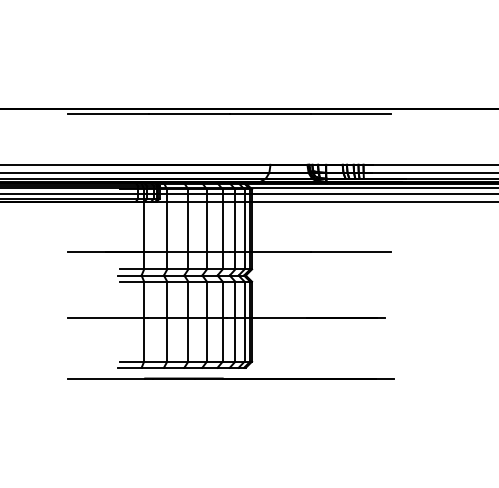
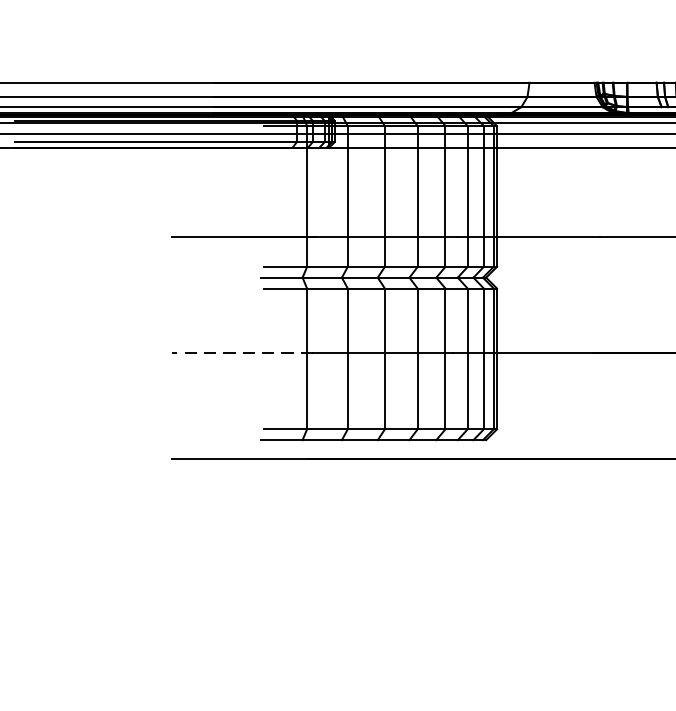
line: (107, 318) -> (242, 353), solid -> dashed

